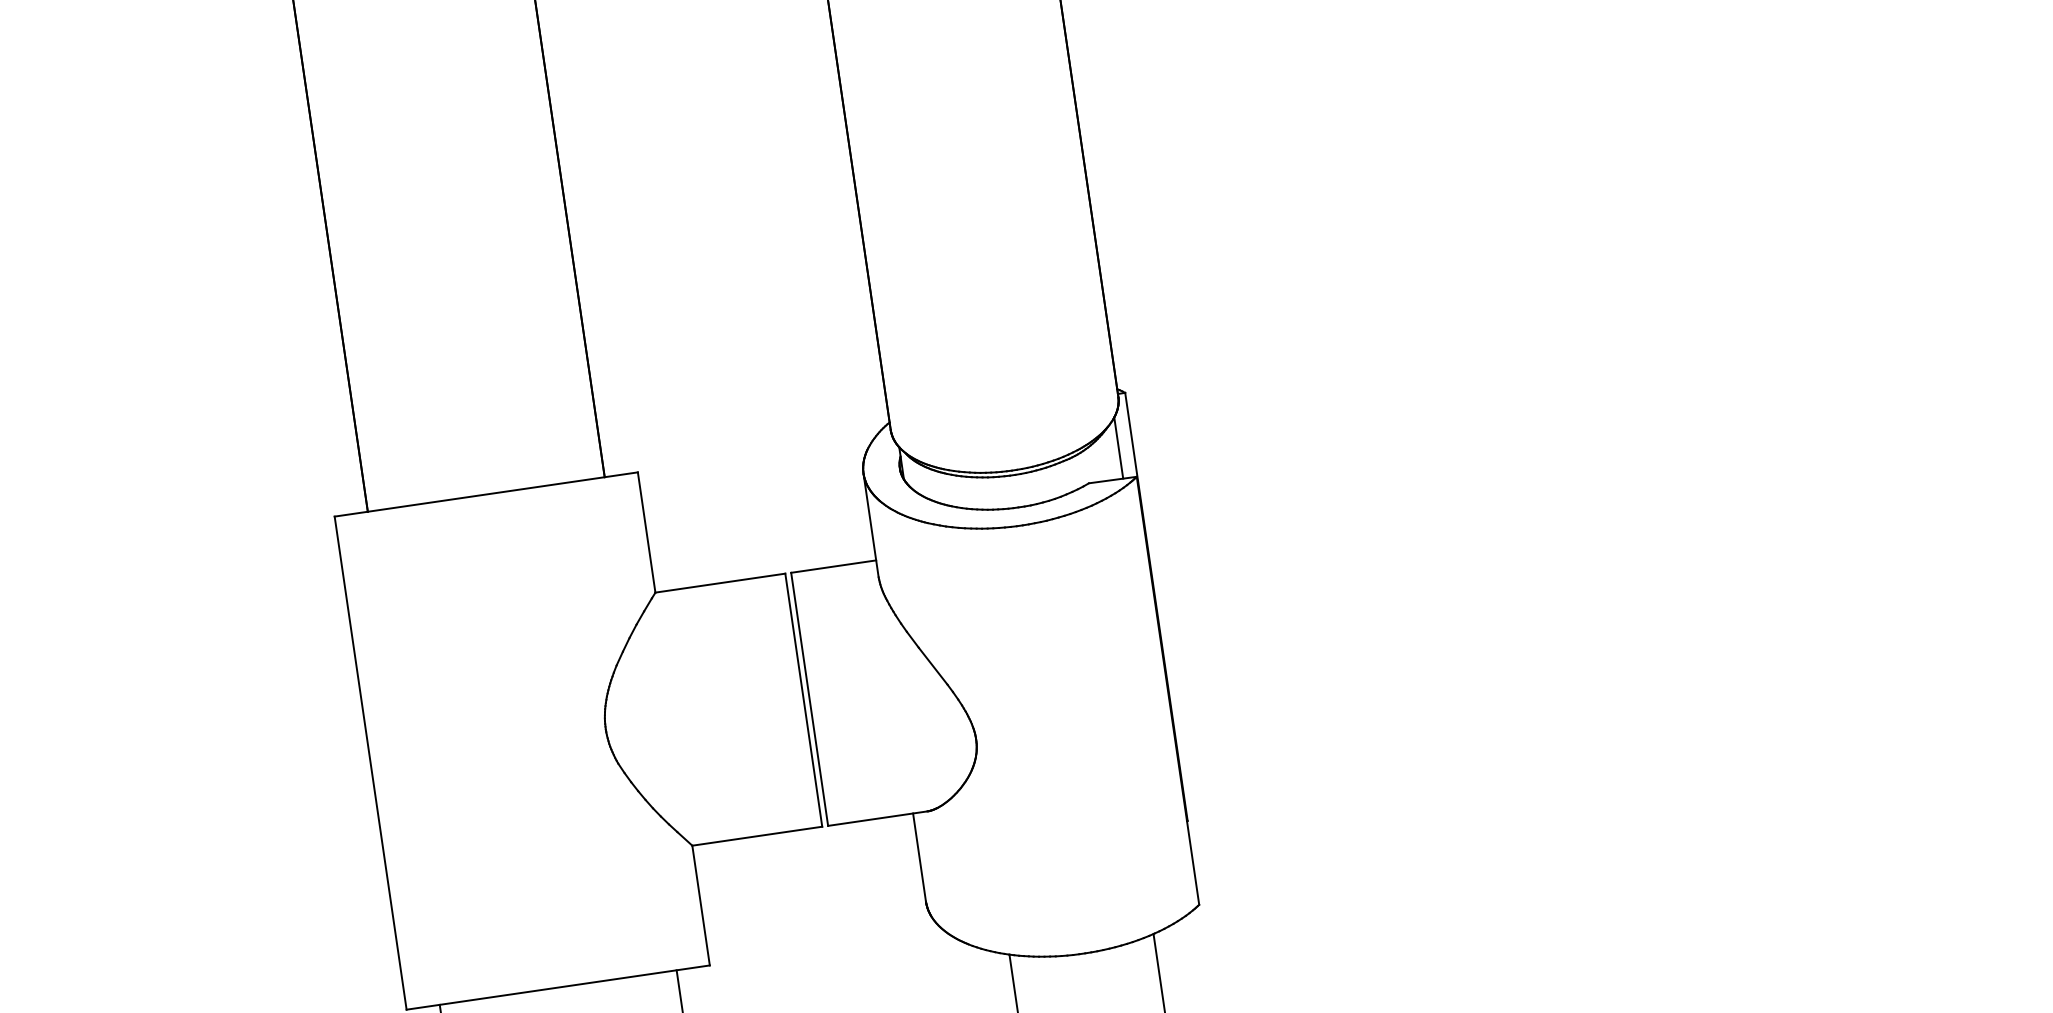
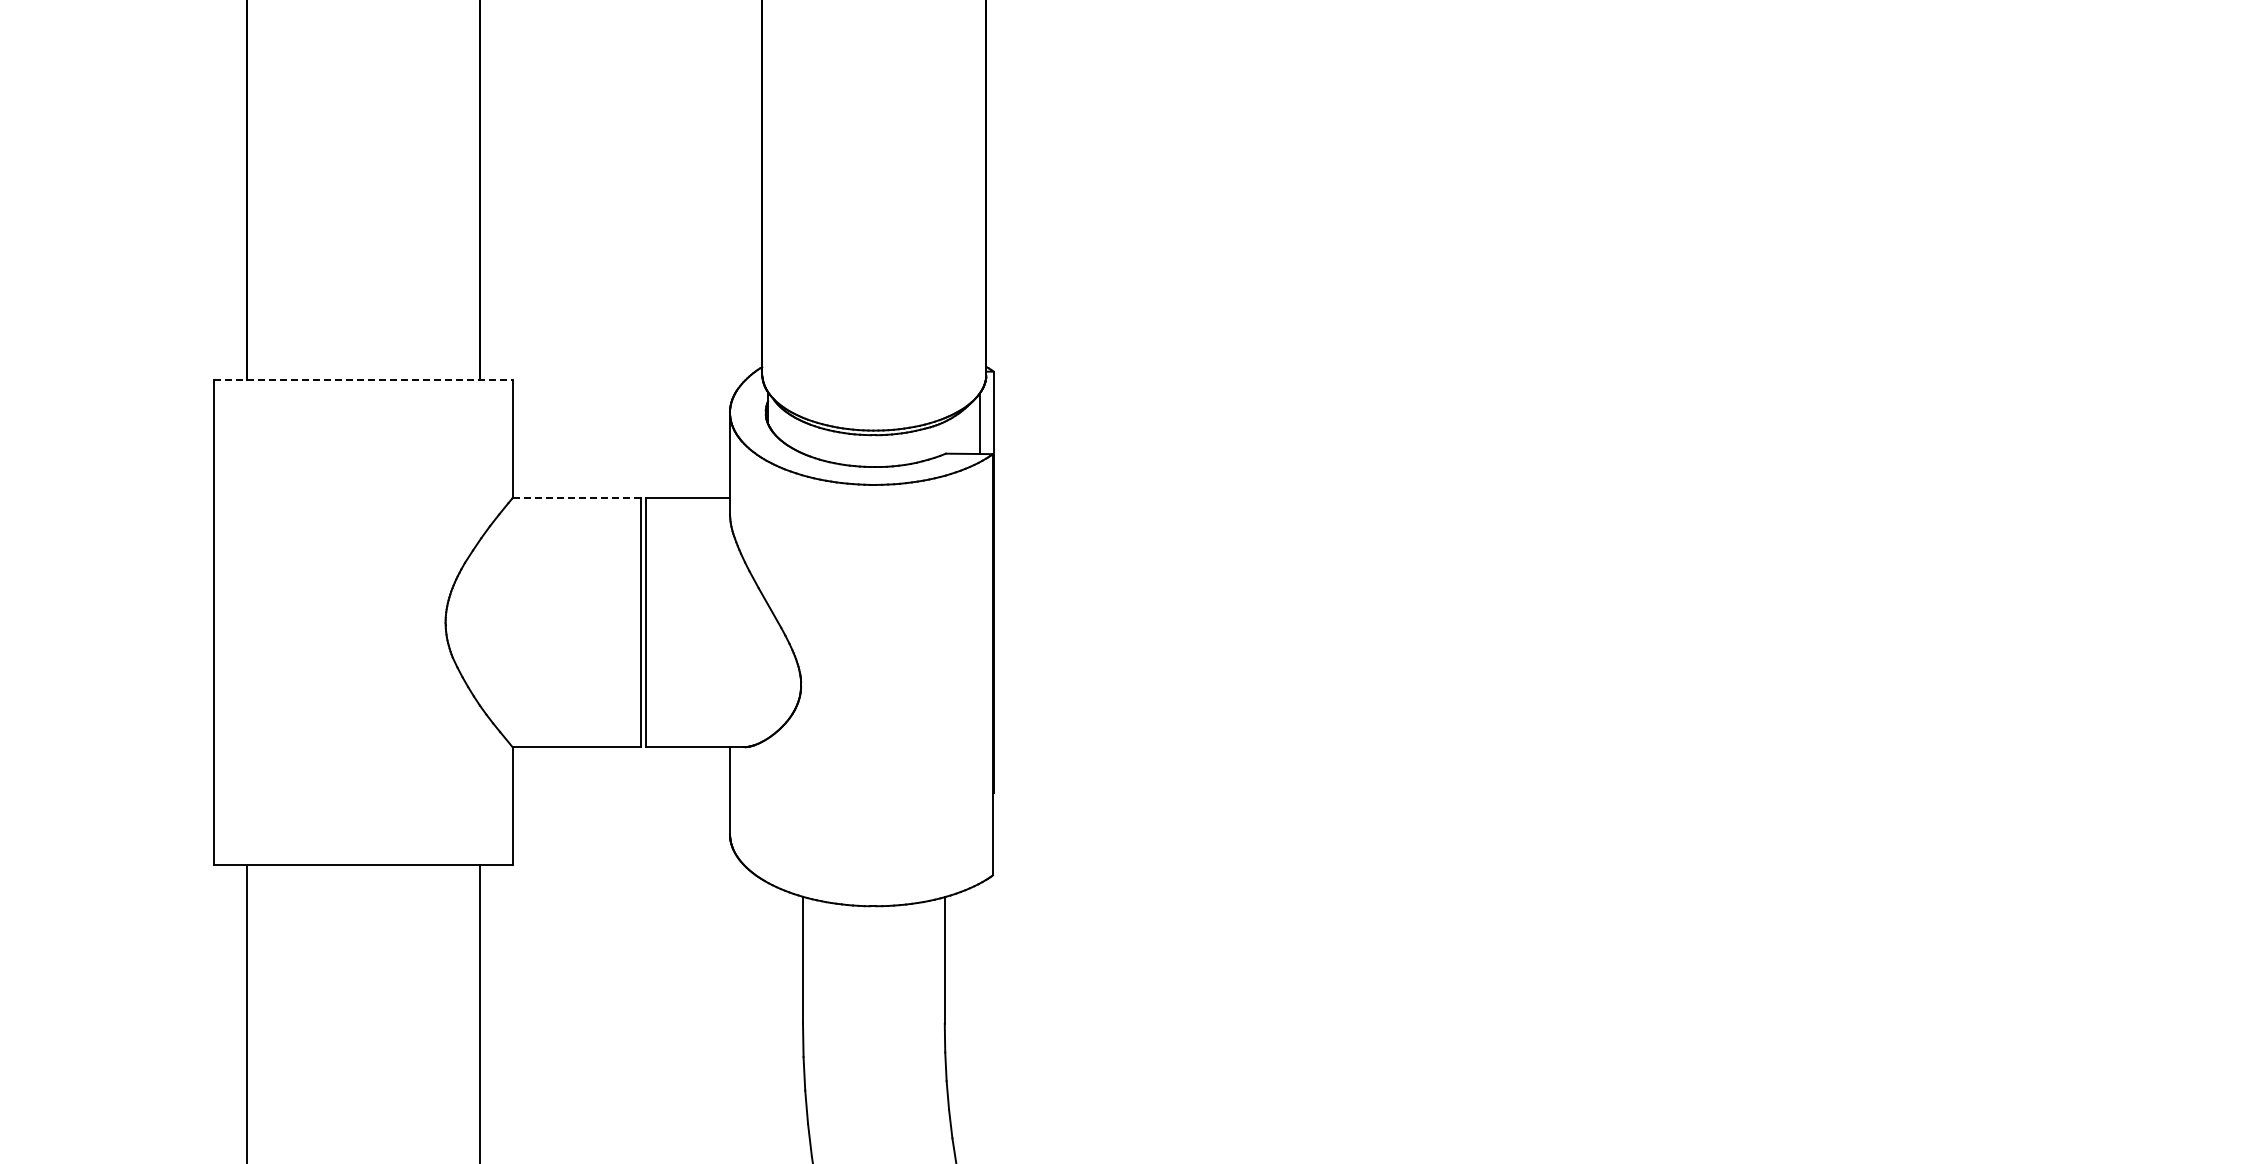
line: (486, 494) -> (363, 379), solid -> dashed
line: (720, 583) -> (576, 498), solid -> dashed

